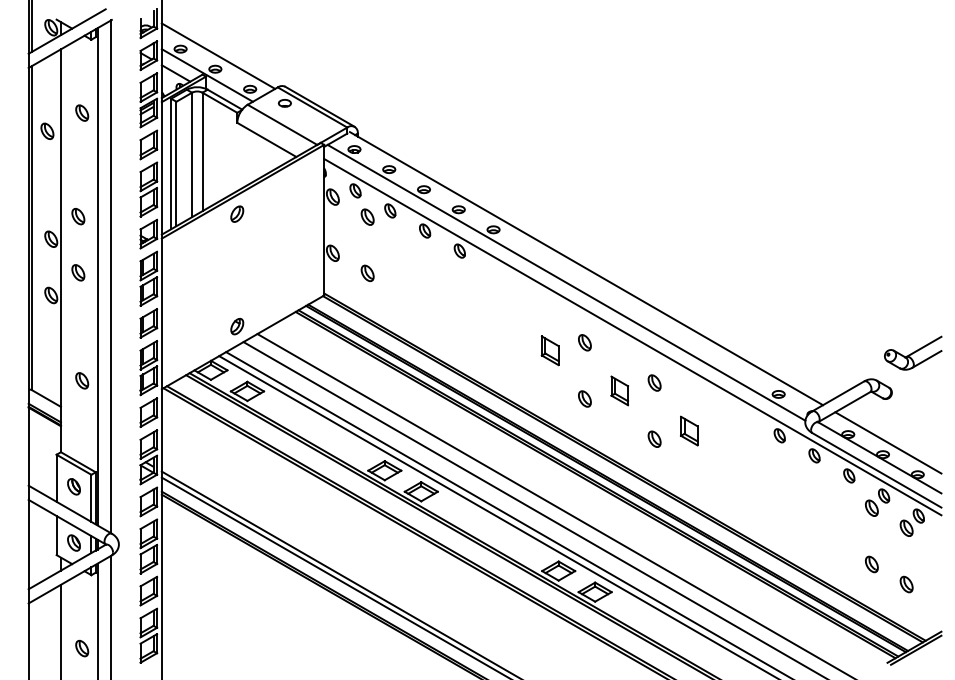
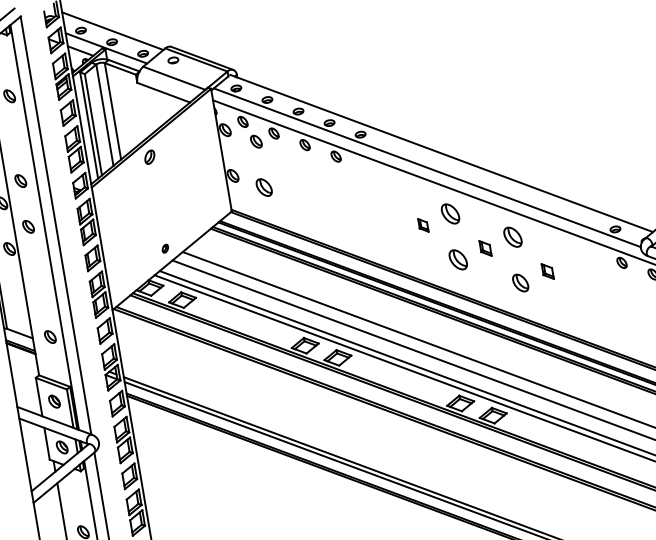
part: (367, 272) -> (263, 186), size x1.4
part: (237, 326) -> (165, 248), size x0.6
part: (584, 342) -> (450, 213), size x1.6
part: (549, 350) -> (422, 225), size x0.6
part: (82, 380) -> (50, 336), moved
part: (654, 382) -> (512, 236), size x1.6
part: (619, 390) -> (485, 248), size x0.7
part: (584, 398) -> (457, 259), size x1.6
part: (689, 430) -> (547, 271), size x0.7
part: (654, 438) -> (520, 282), size x1.4

